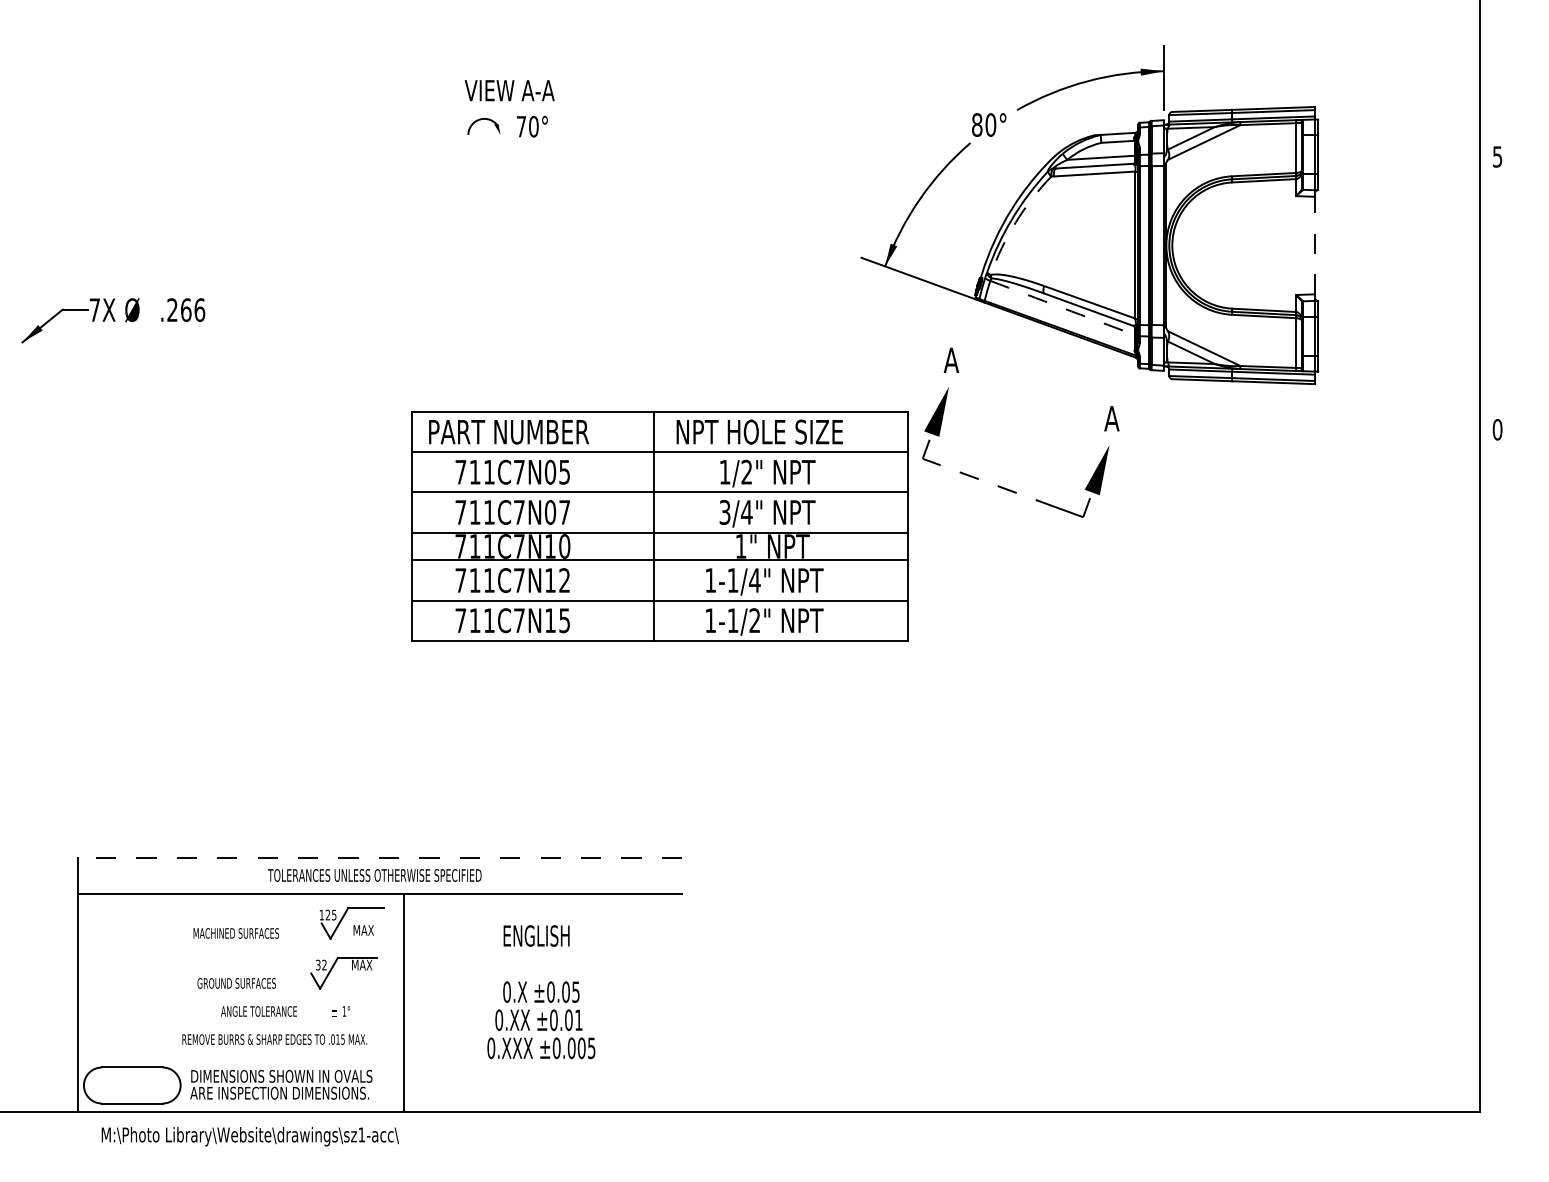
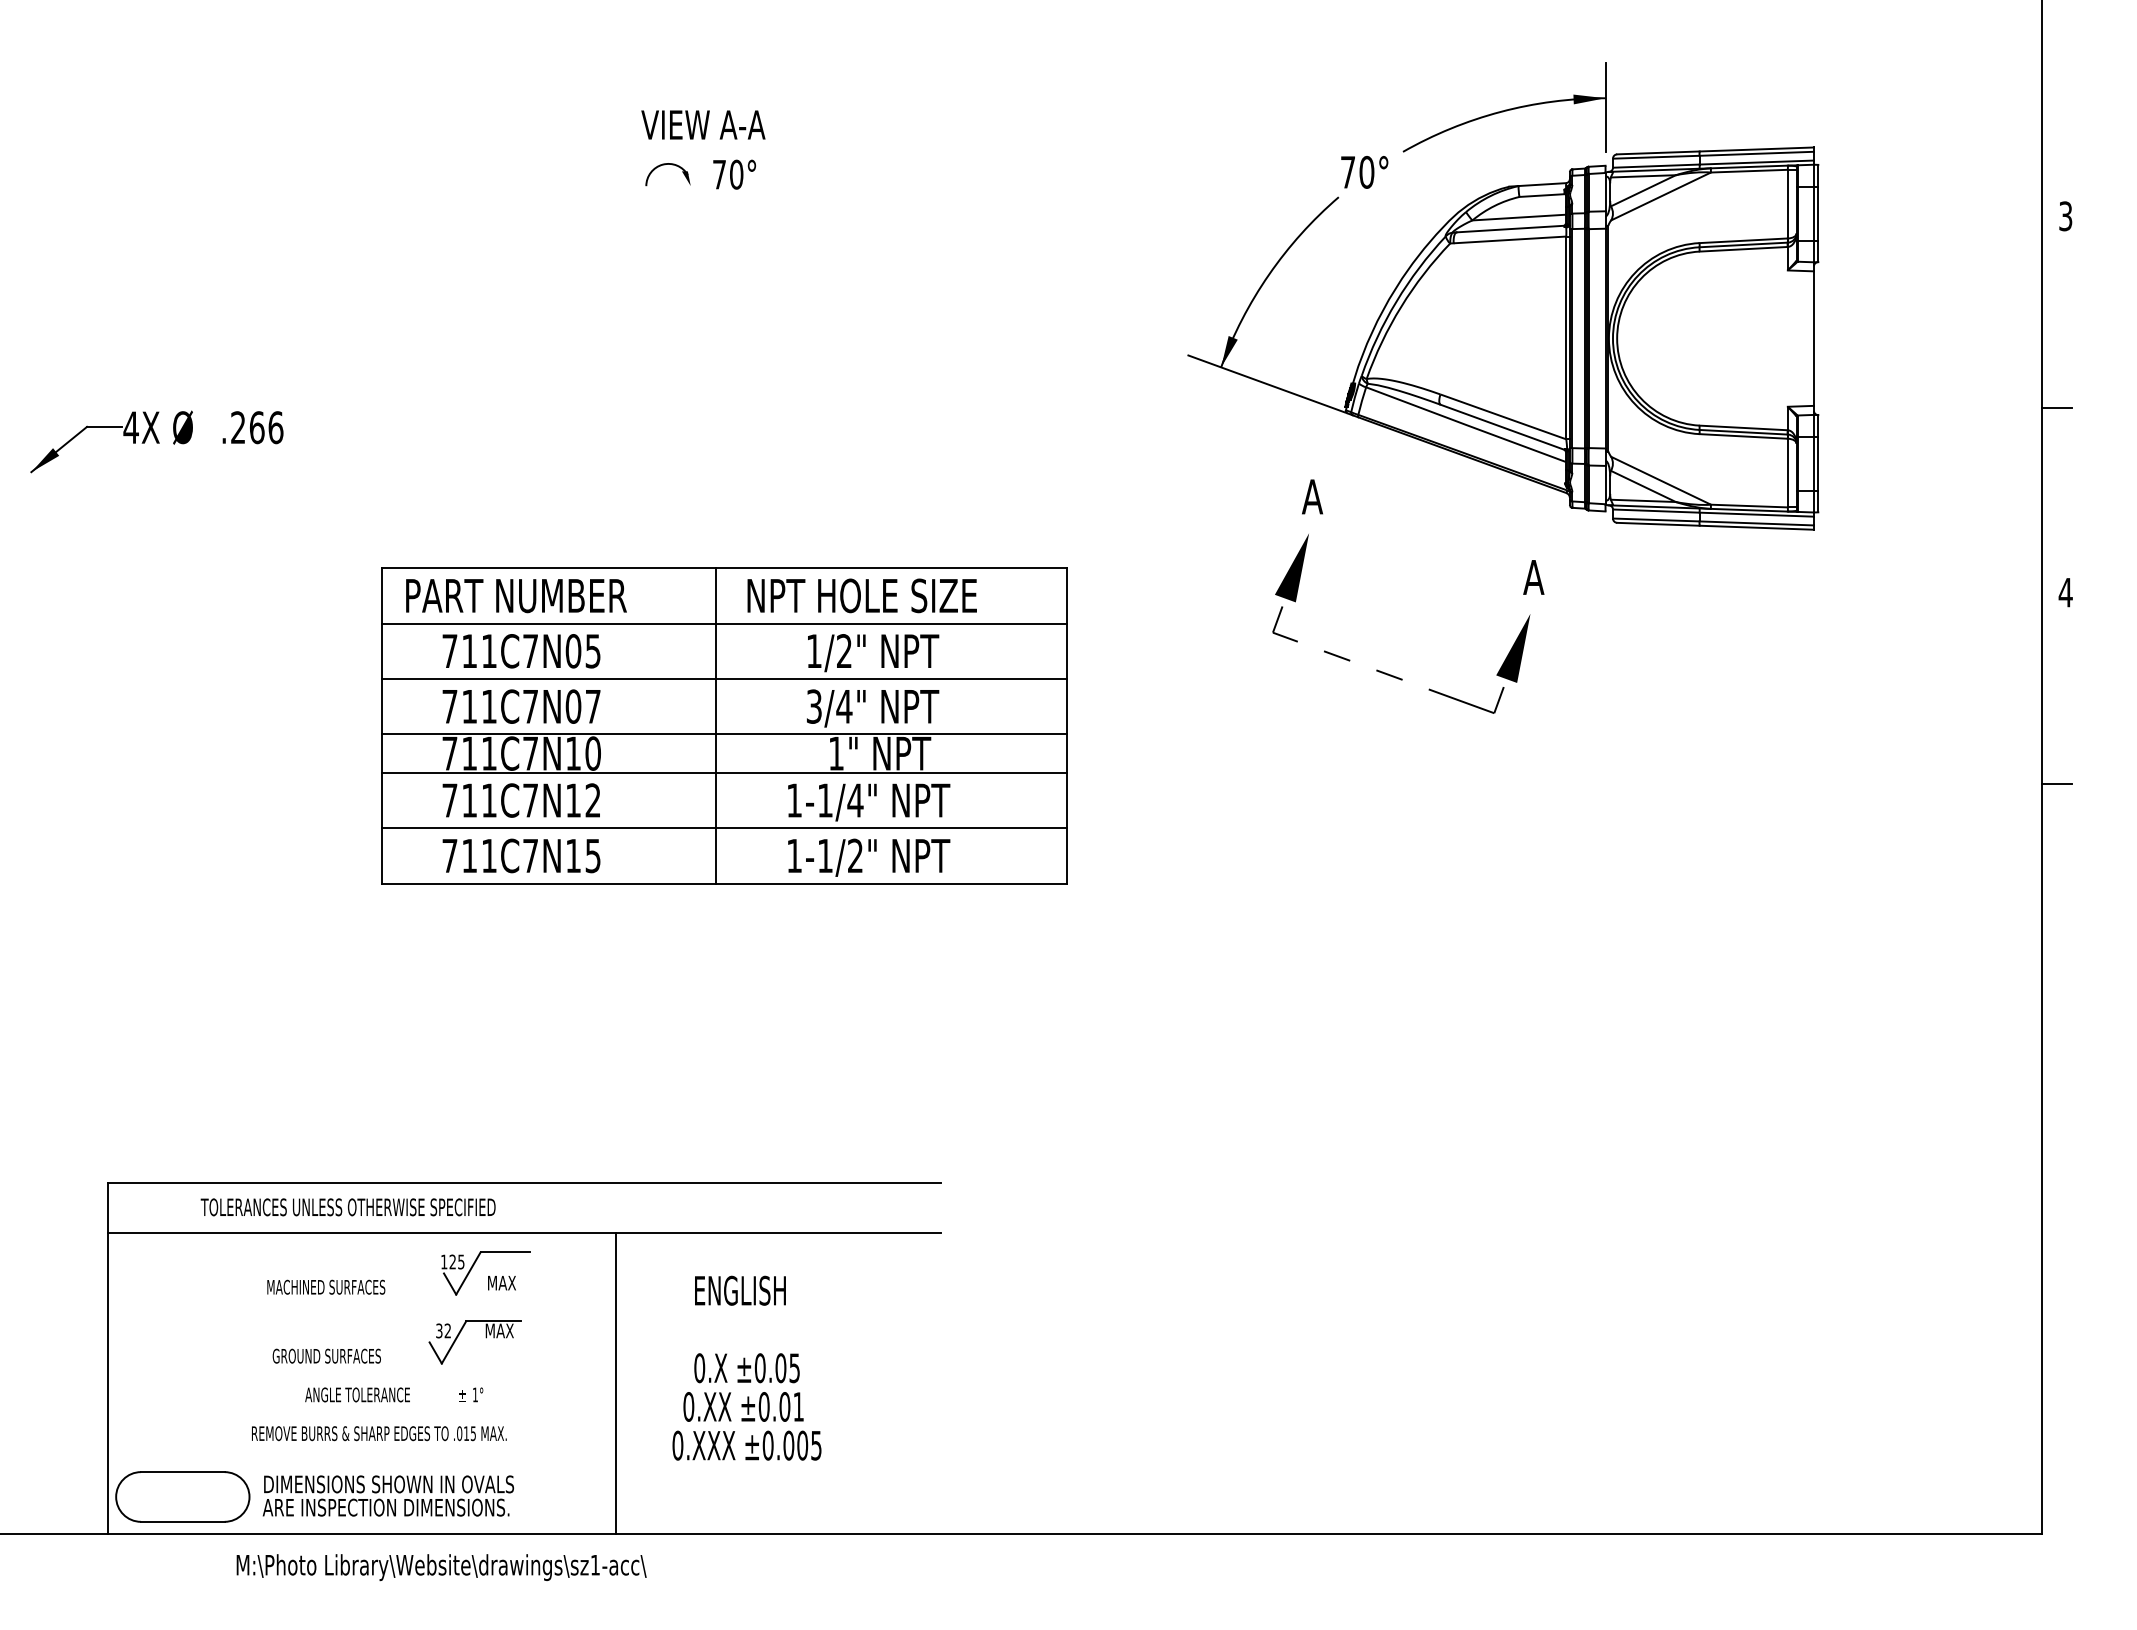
text: (976, 124) -> (1347, 171), 80° -> 70°
text: (1497, 156) -> (2065, 215), 5 -> 3
arc: (1015, 222) -> (1401, 306), dashed -> solid
line: (1314, 245) -> (1813, 338), dashed -> solid
line: (1490, 295) -> (2056, 407), added
arc: (1062, 307) -> (1465, 424), dashed -> solid
text: (94, 310) -> (130, 427), 7X -> 4X
text: (1497, 429) -> (2065, 592), 0 -> 4
part: (659, 526) -> (724, 725), moved
line: (1490, 568) -> (2056, 784), added
line: (380, 858) -> (524, 1183), dashed -> solid
text: (374, 875) -> (347, 1207), moved
line: (403, 1003) -> (616, 1383), moved
text: (250, 1136) -> (441, 1567), moved

